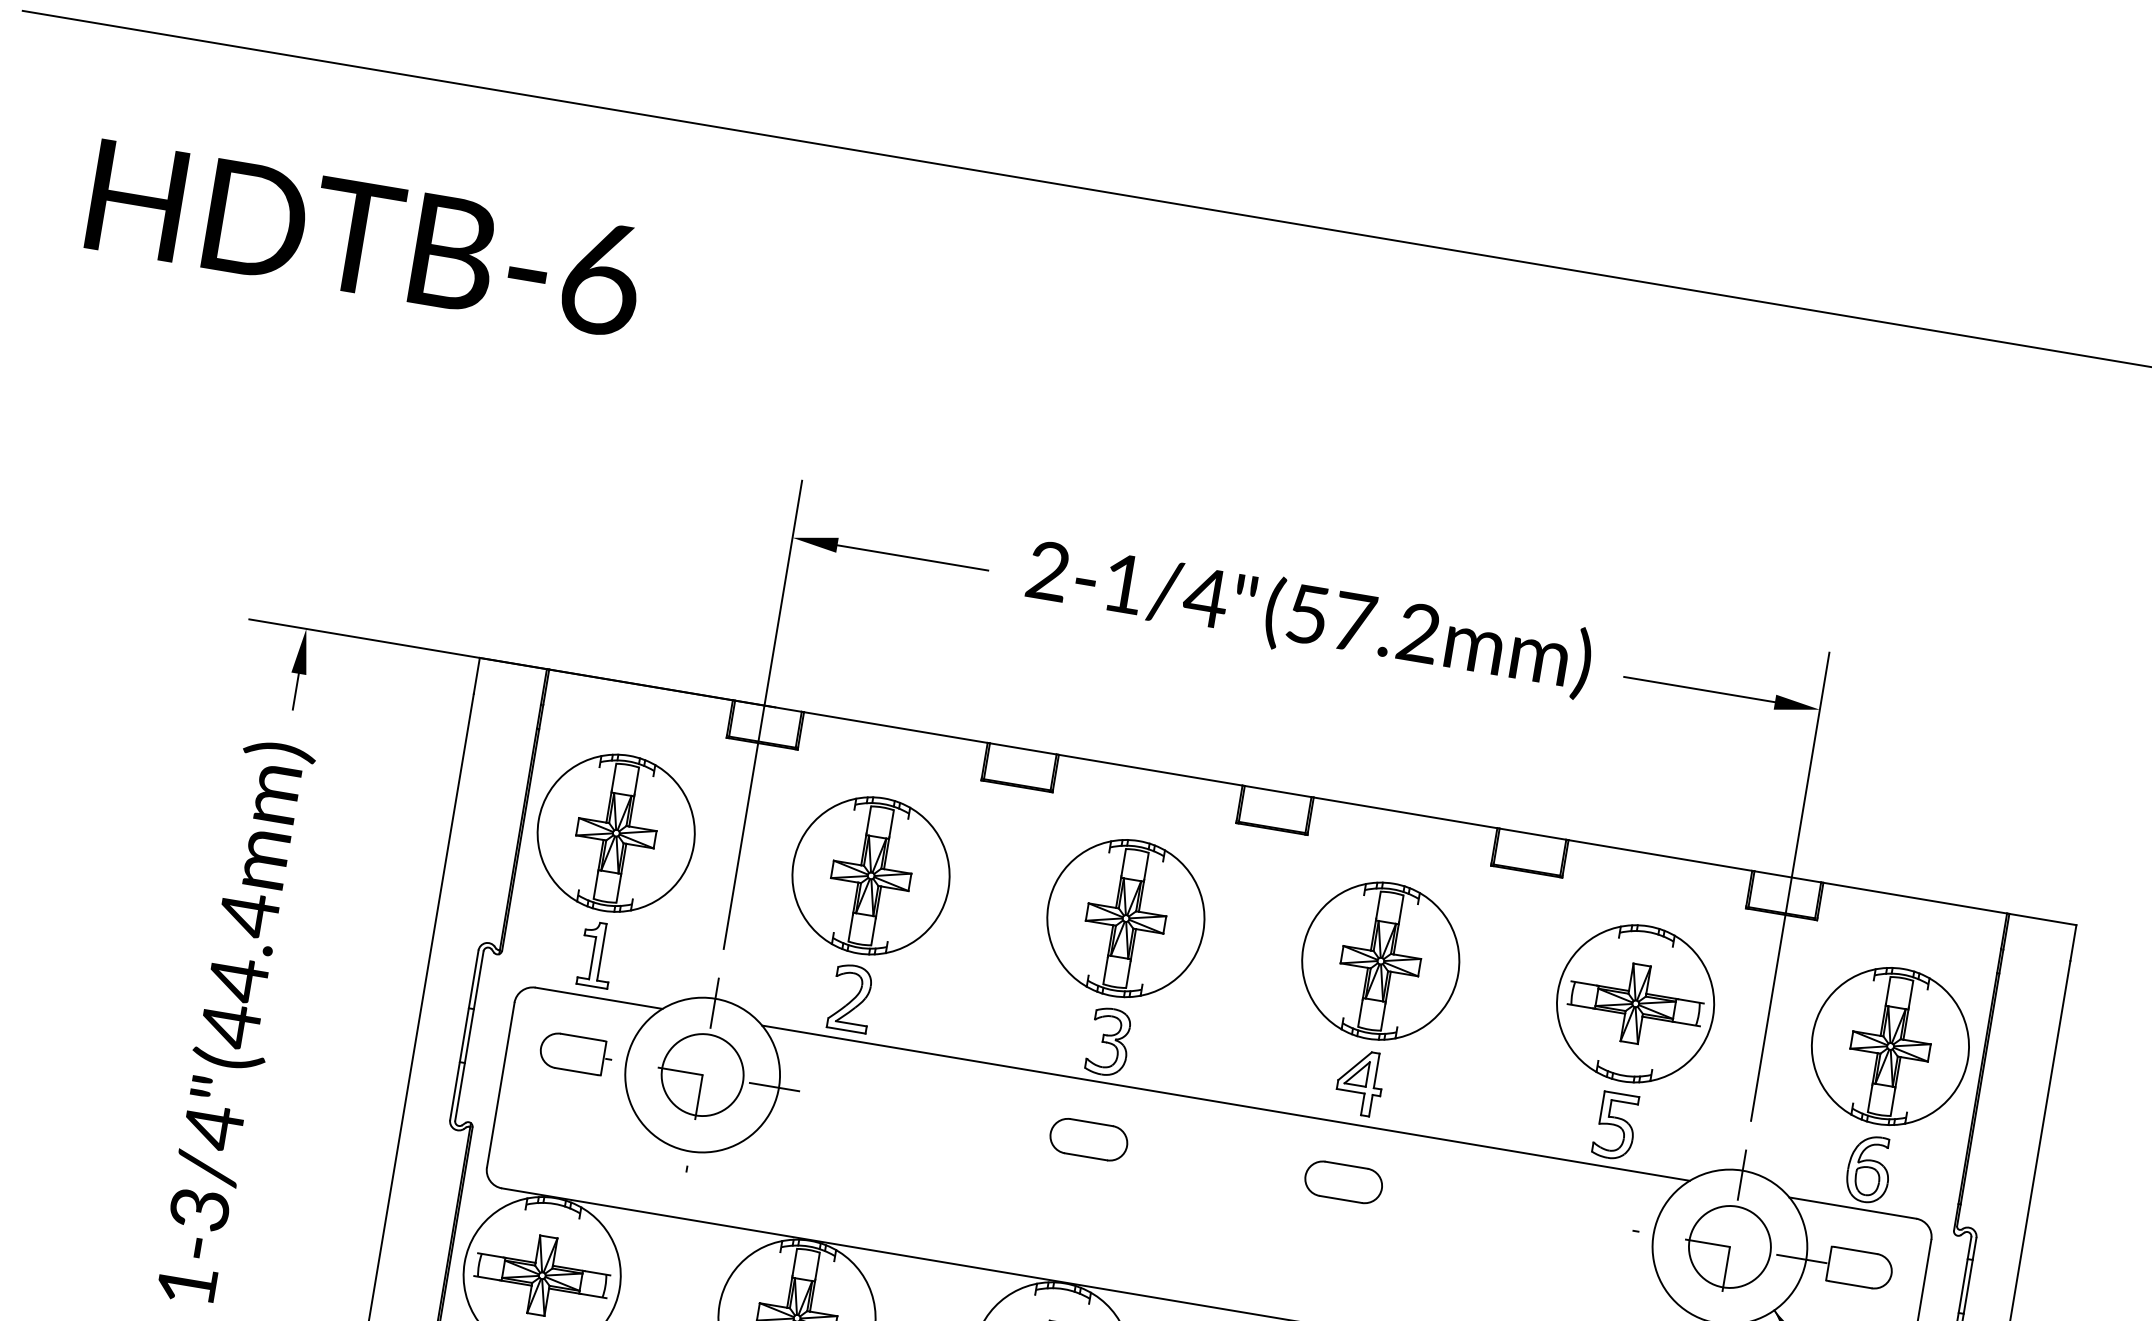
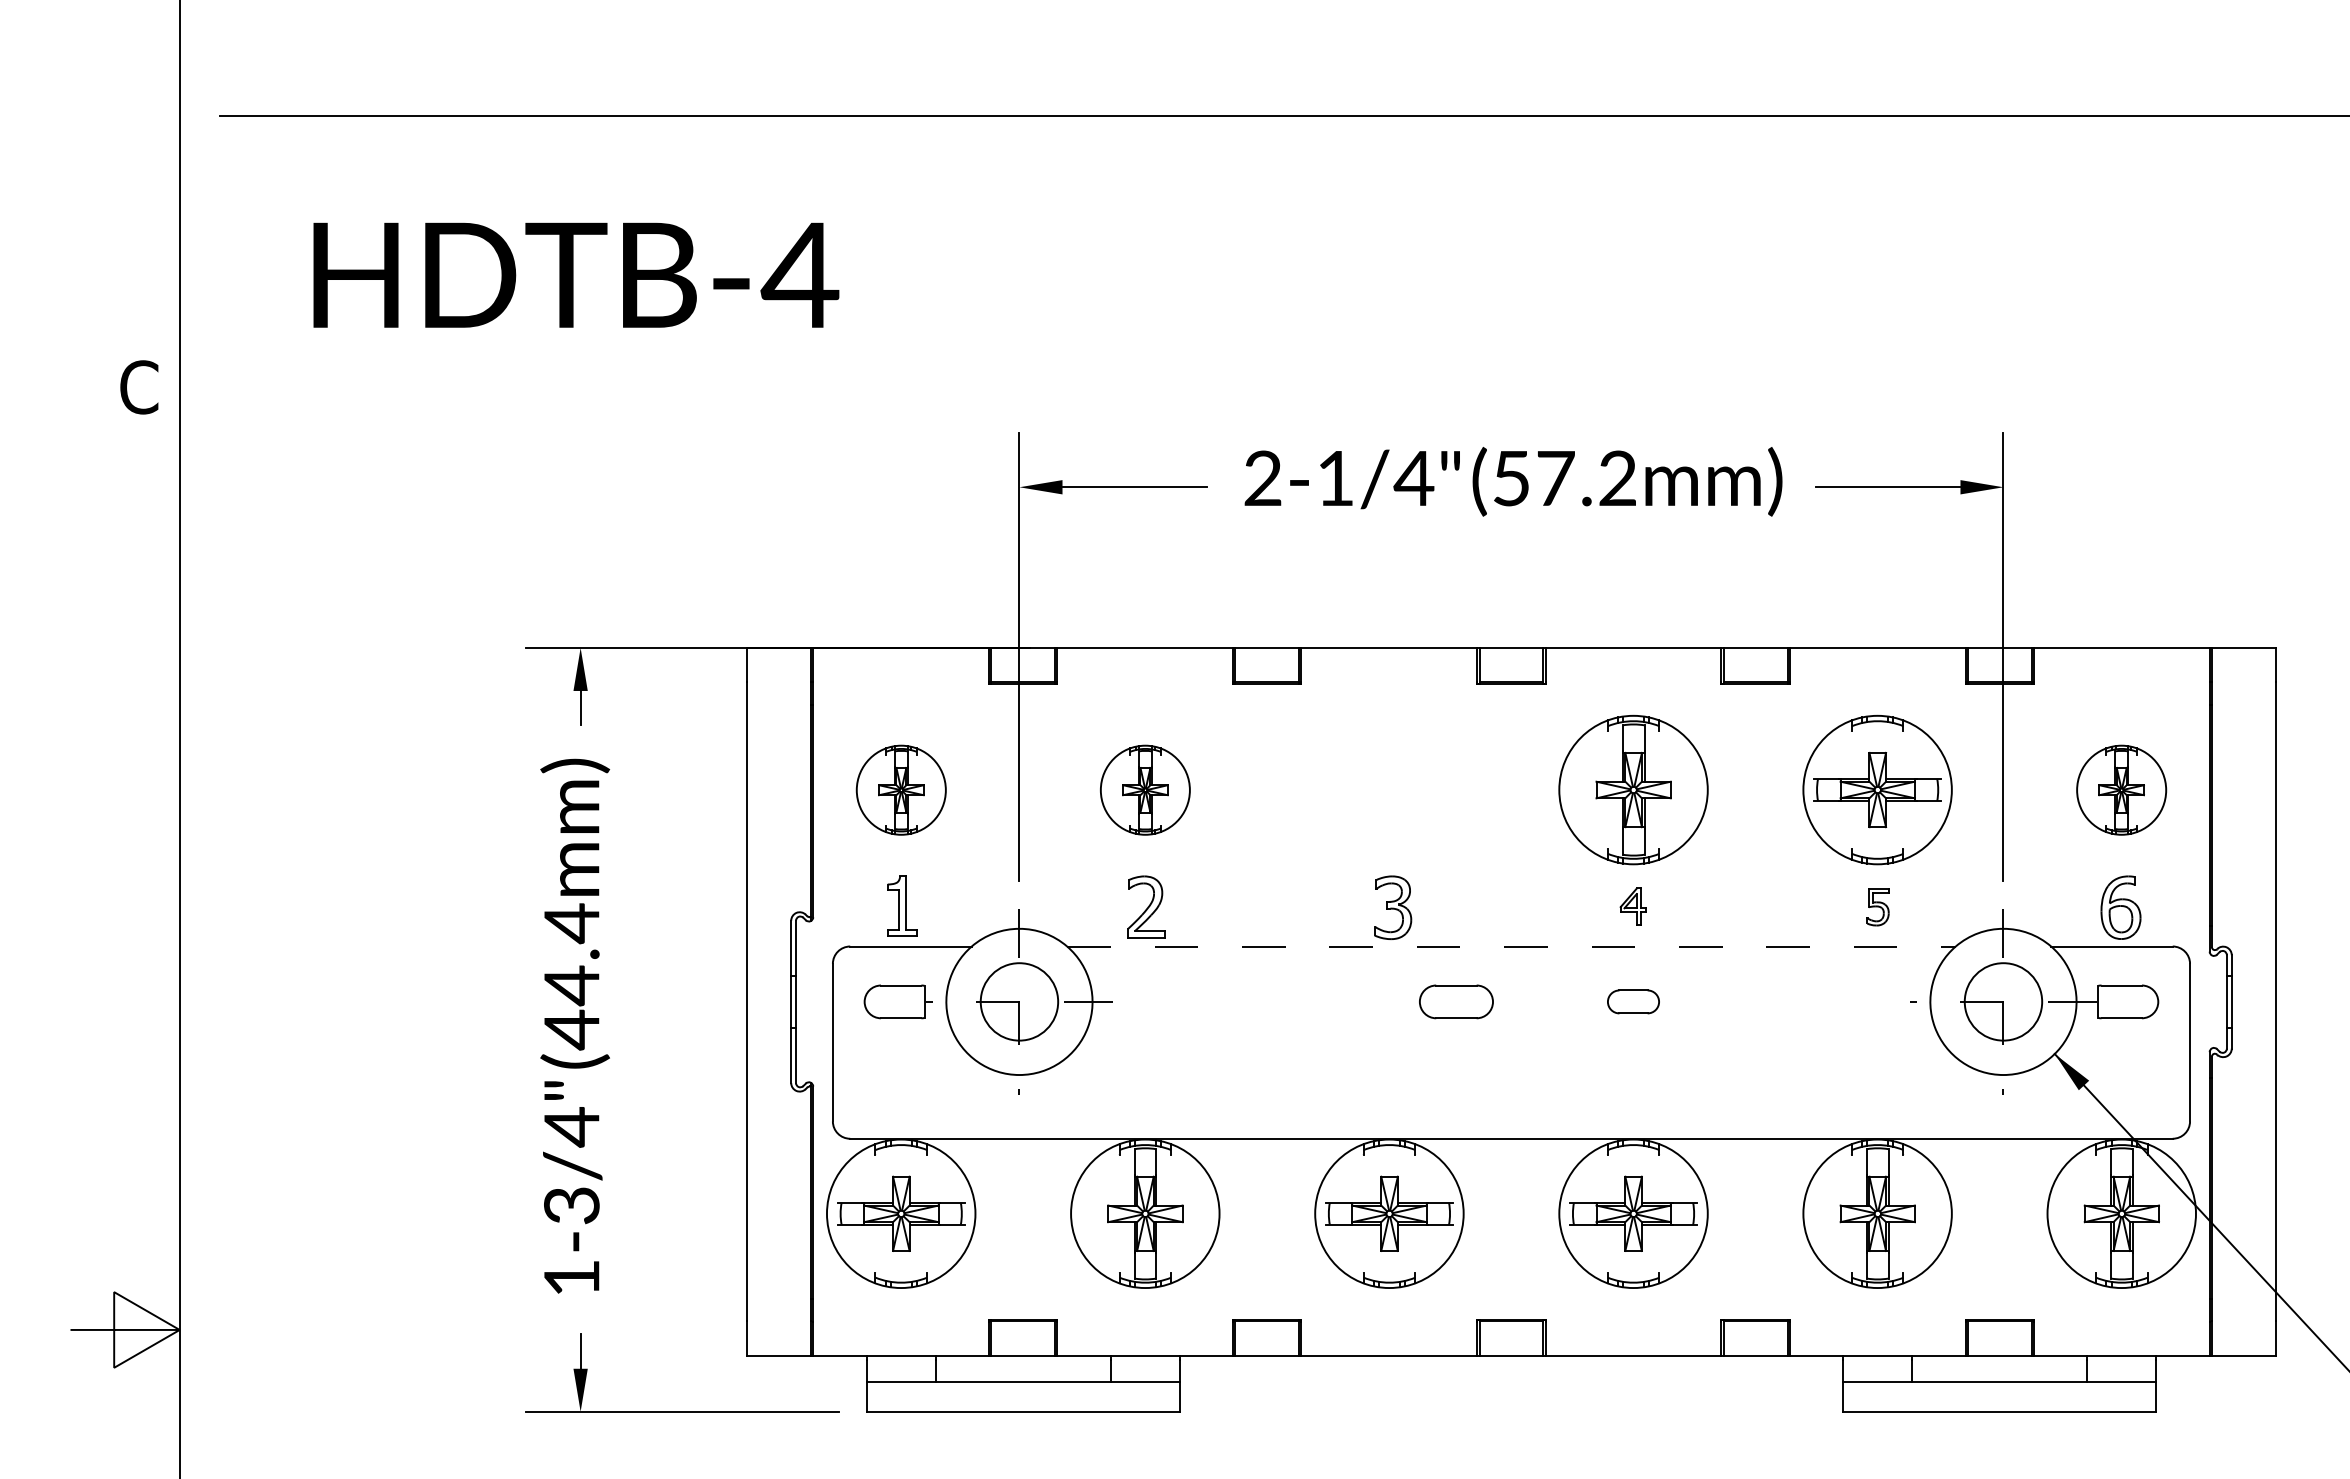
text: (599, 278) -> (799, 275), HDTB-6 -> HDTB-4
part: (616, 833) -> (901, 790), size x0.6
part: (871, 876) -> (1145, 790), size x0.6
part: (1126, 917) -> (1389, 789), removed
part: (1890, 1046) -> (2121, 790), size x0.6
part: (1359, 1082) -> (1632, 906), size x0.6
line: (1226, 1103) -> (1511, 946), solid -> dashed
part: (1615, 1125) -> (1877, 906), size x0.6
part: (1089, 1139) -> (1456, 1001), moved
part: (1343, 1181) -> (1633, 1001), size x0.7

